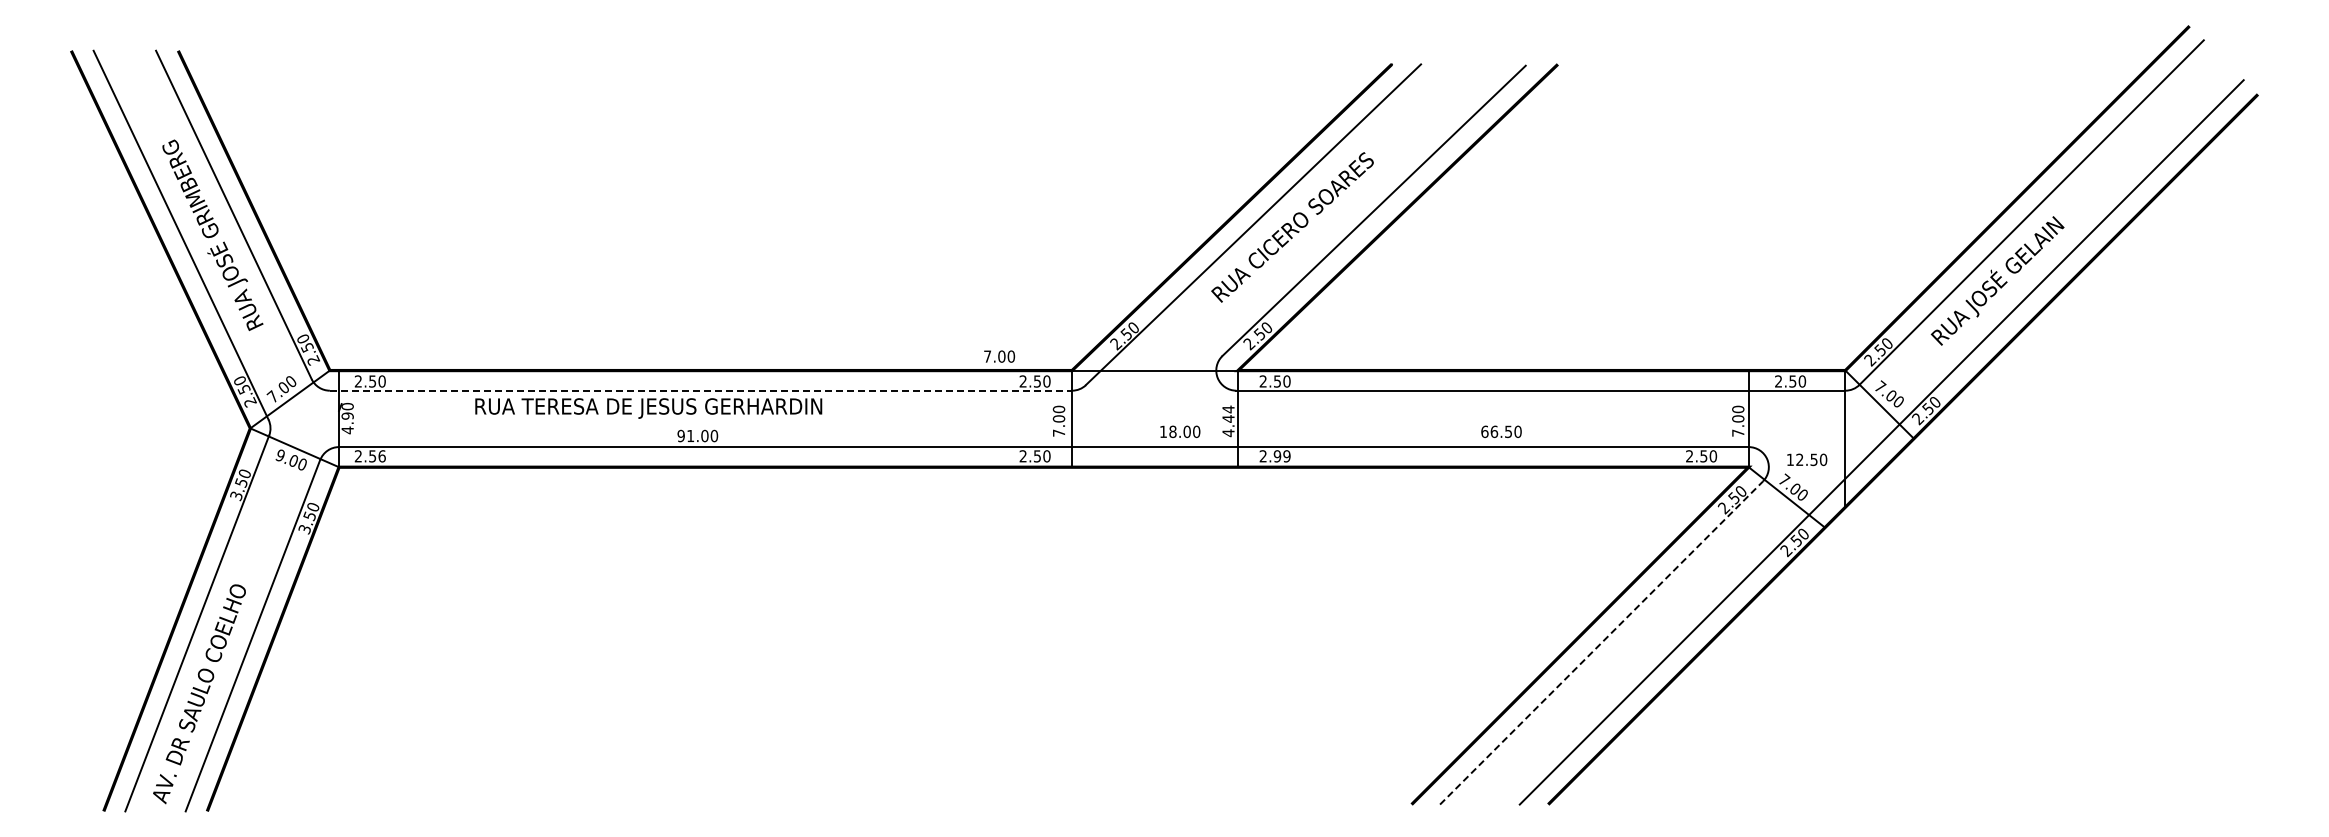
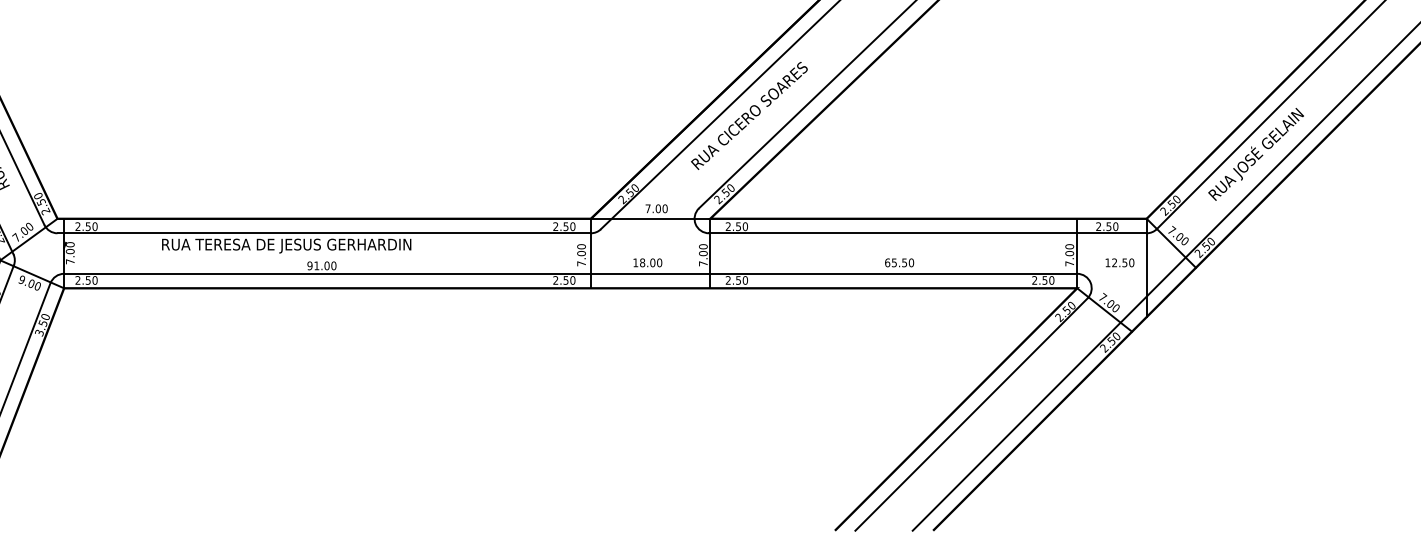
text: (999, 356) -> (656, 208), moved
line: (701, 390) -> (324, 233), dashed -> solid
text: (1228, 421) -> (703, 255), 4.44 -> 7.00
text: (347, 423) -> (70, 256), 4.90 -> 7.00
text: (1180, 431) -> (648, 262), moved
text: (1494, 431) -> (894, 262), 66.50 -> 65.50
text: (381, 456) -> (94, 280), 2.56 -> 2.50
text: (1281, 456) -> (741, 280), 2.99 -> 2.50
text: (1807, 459) -> (1120, 262), moved
line: (1601, 642) -> (971, 414), dashed -> solid

